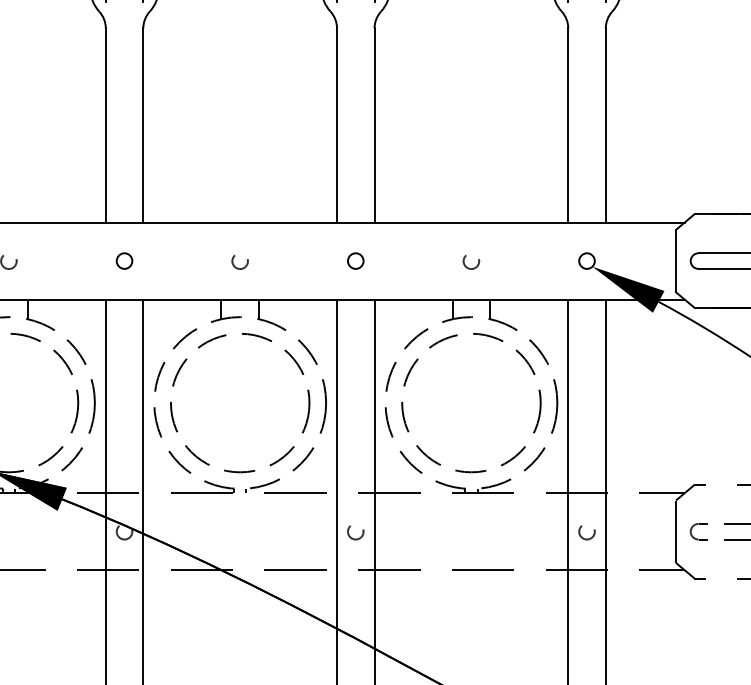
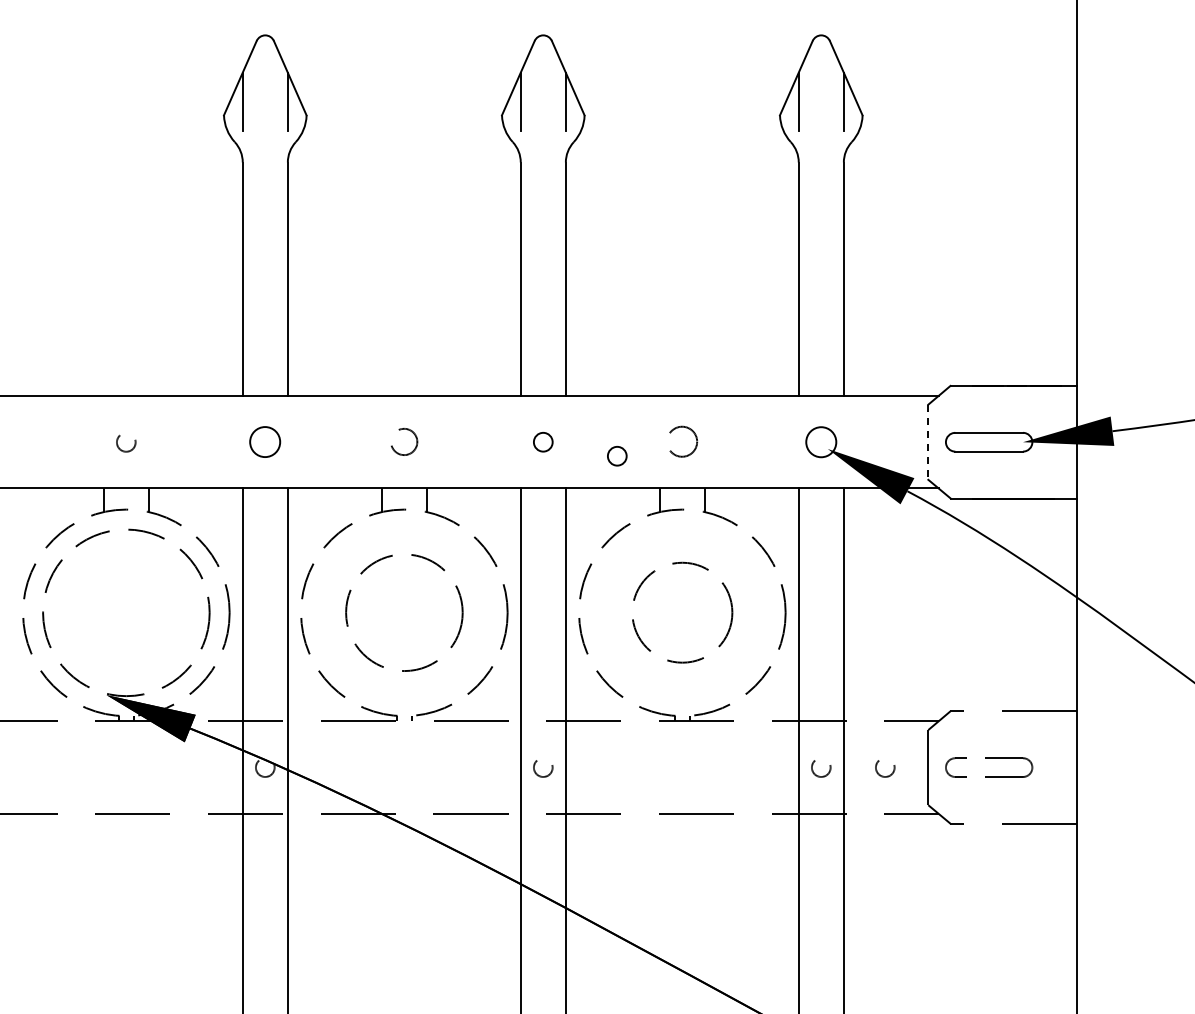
circle: (586, 260) -> (820, 441), size x1.6
circle: (124, 261) -> (265, 442), size x1.6
line: (676, 261) -> (928, 442), solid -> dashed
circle: (240, 262) -> (404, 443), size x1.4
circle: (471, 262) -> (682, 443), size x1.6
circle: (417, 272) -> (617, 456), added
circle: (240, 402) -> (404, 612), size x0.7
circle: (471, 402) -> (682, 612), size x0.6
circle: (640, 532) -> (885, 768), added

